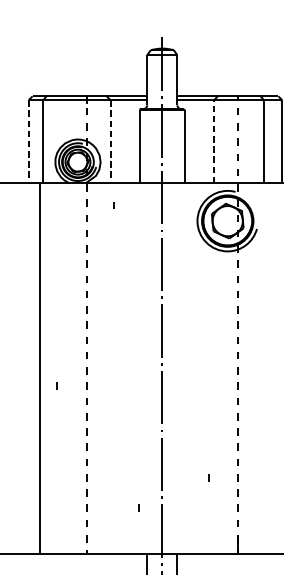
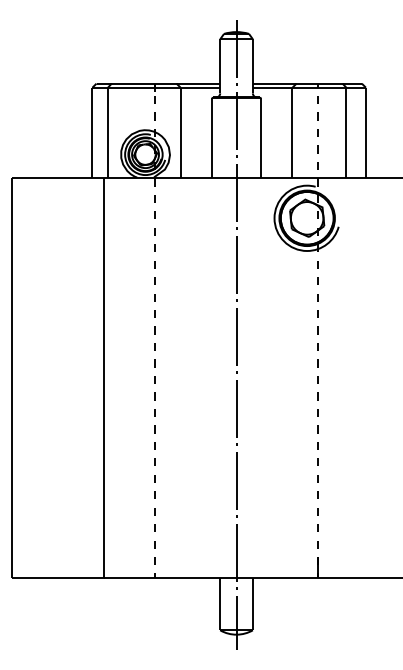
line: (28, 141) -> (92, 132), dashed -> solid
line: (110, 141) -> (180, 132), dashed -> solid
line: (214, 141) -> (292, 132), dashed -> solid
line: (114, 204) -> (184, 200), removed
line: (56, 386) -> (122, 396), removed
line: (208, 477) -> (286, 494), removed
line: (138, 507) -> (210, 527), removed

